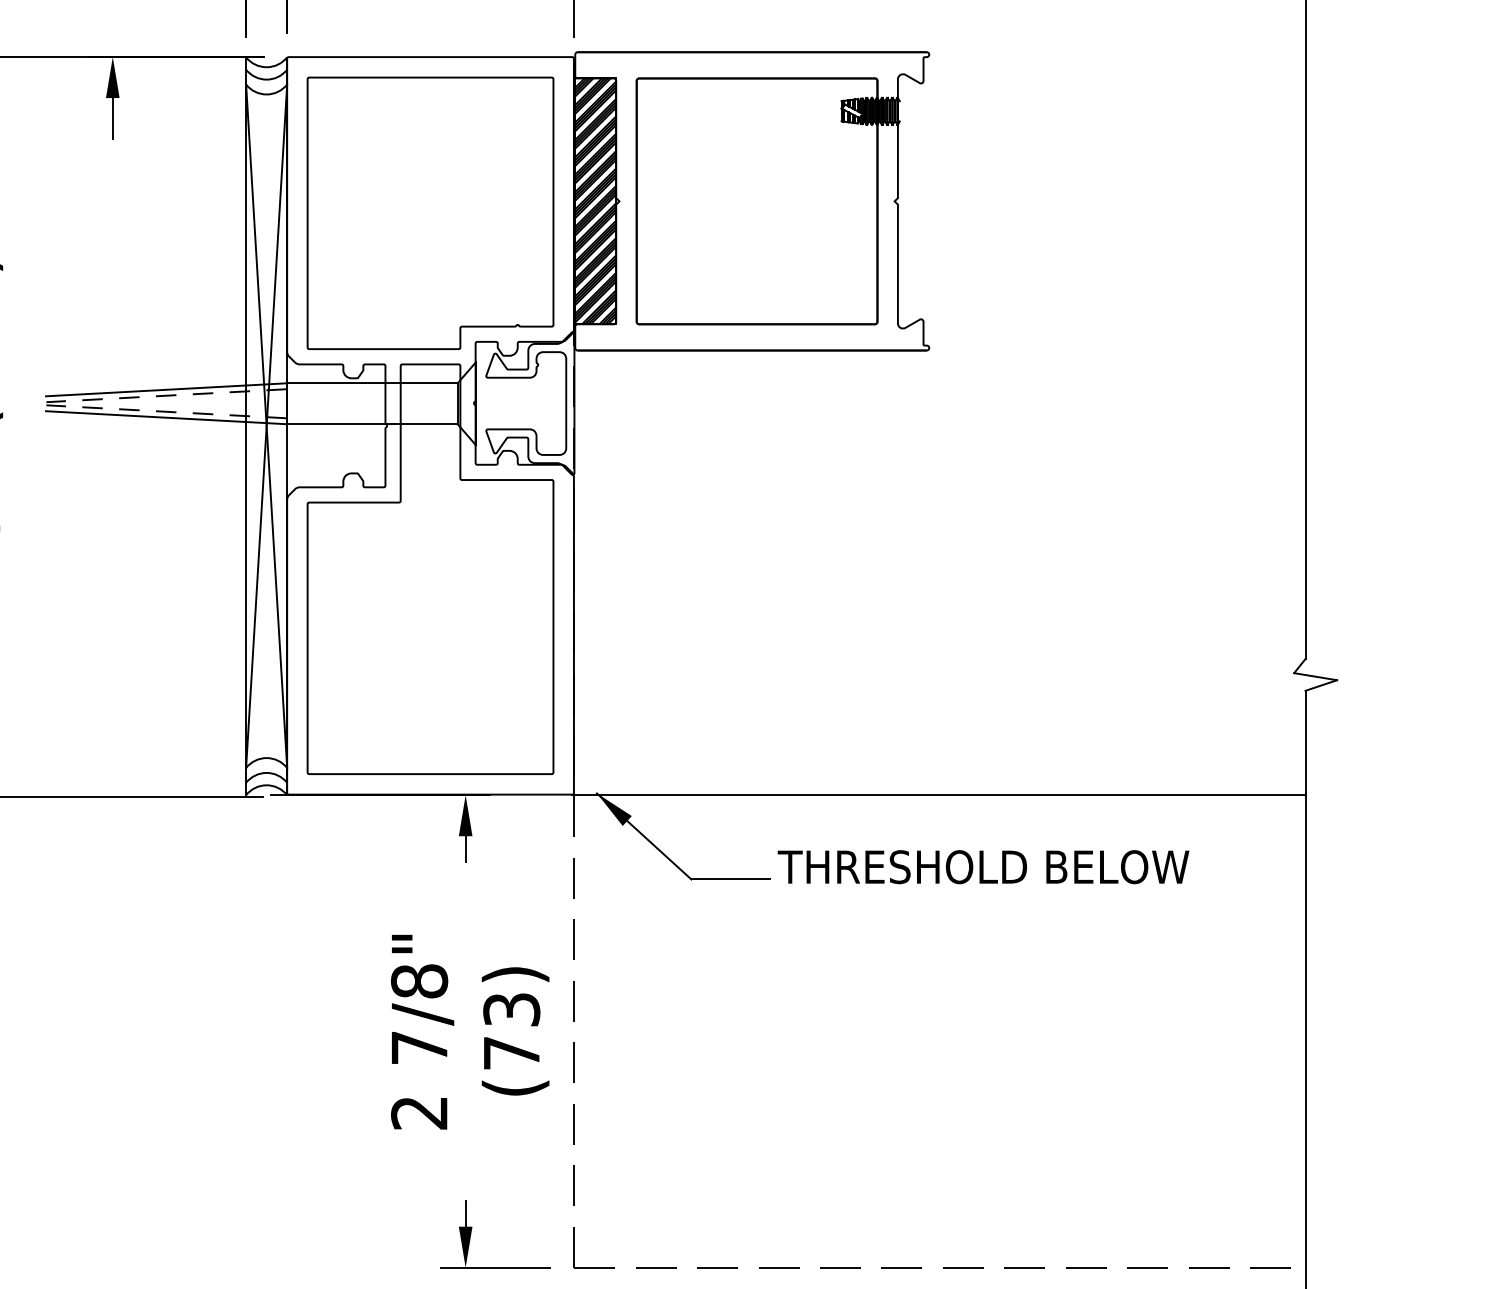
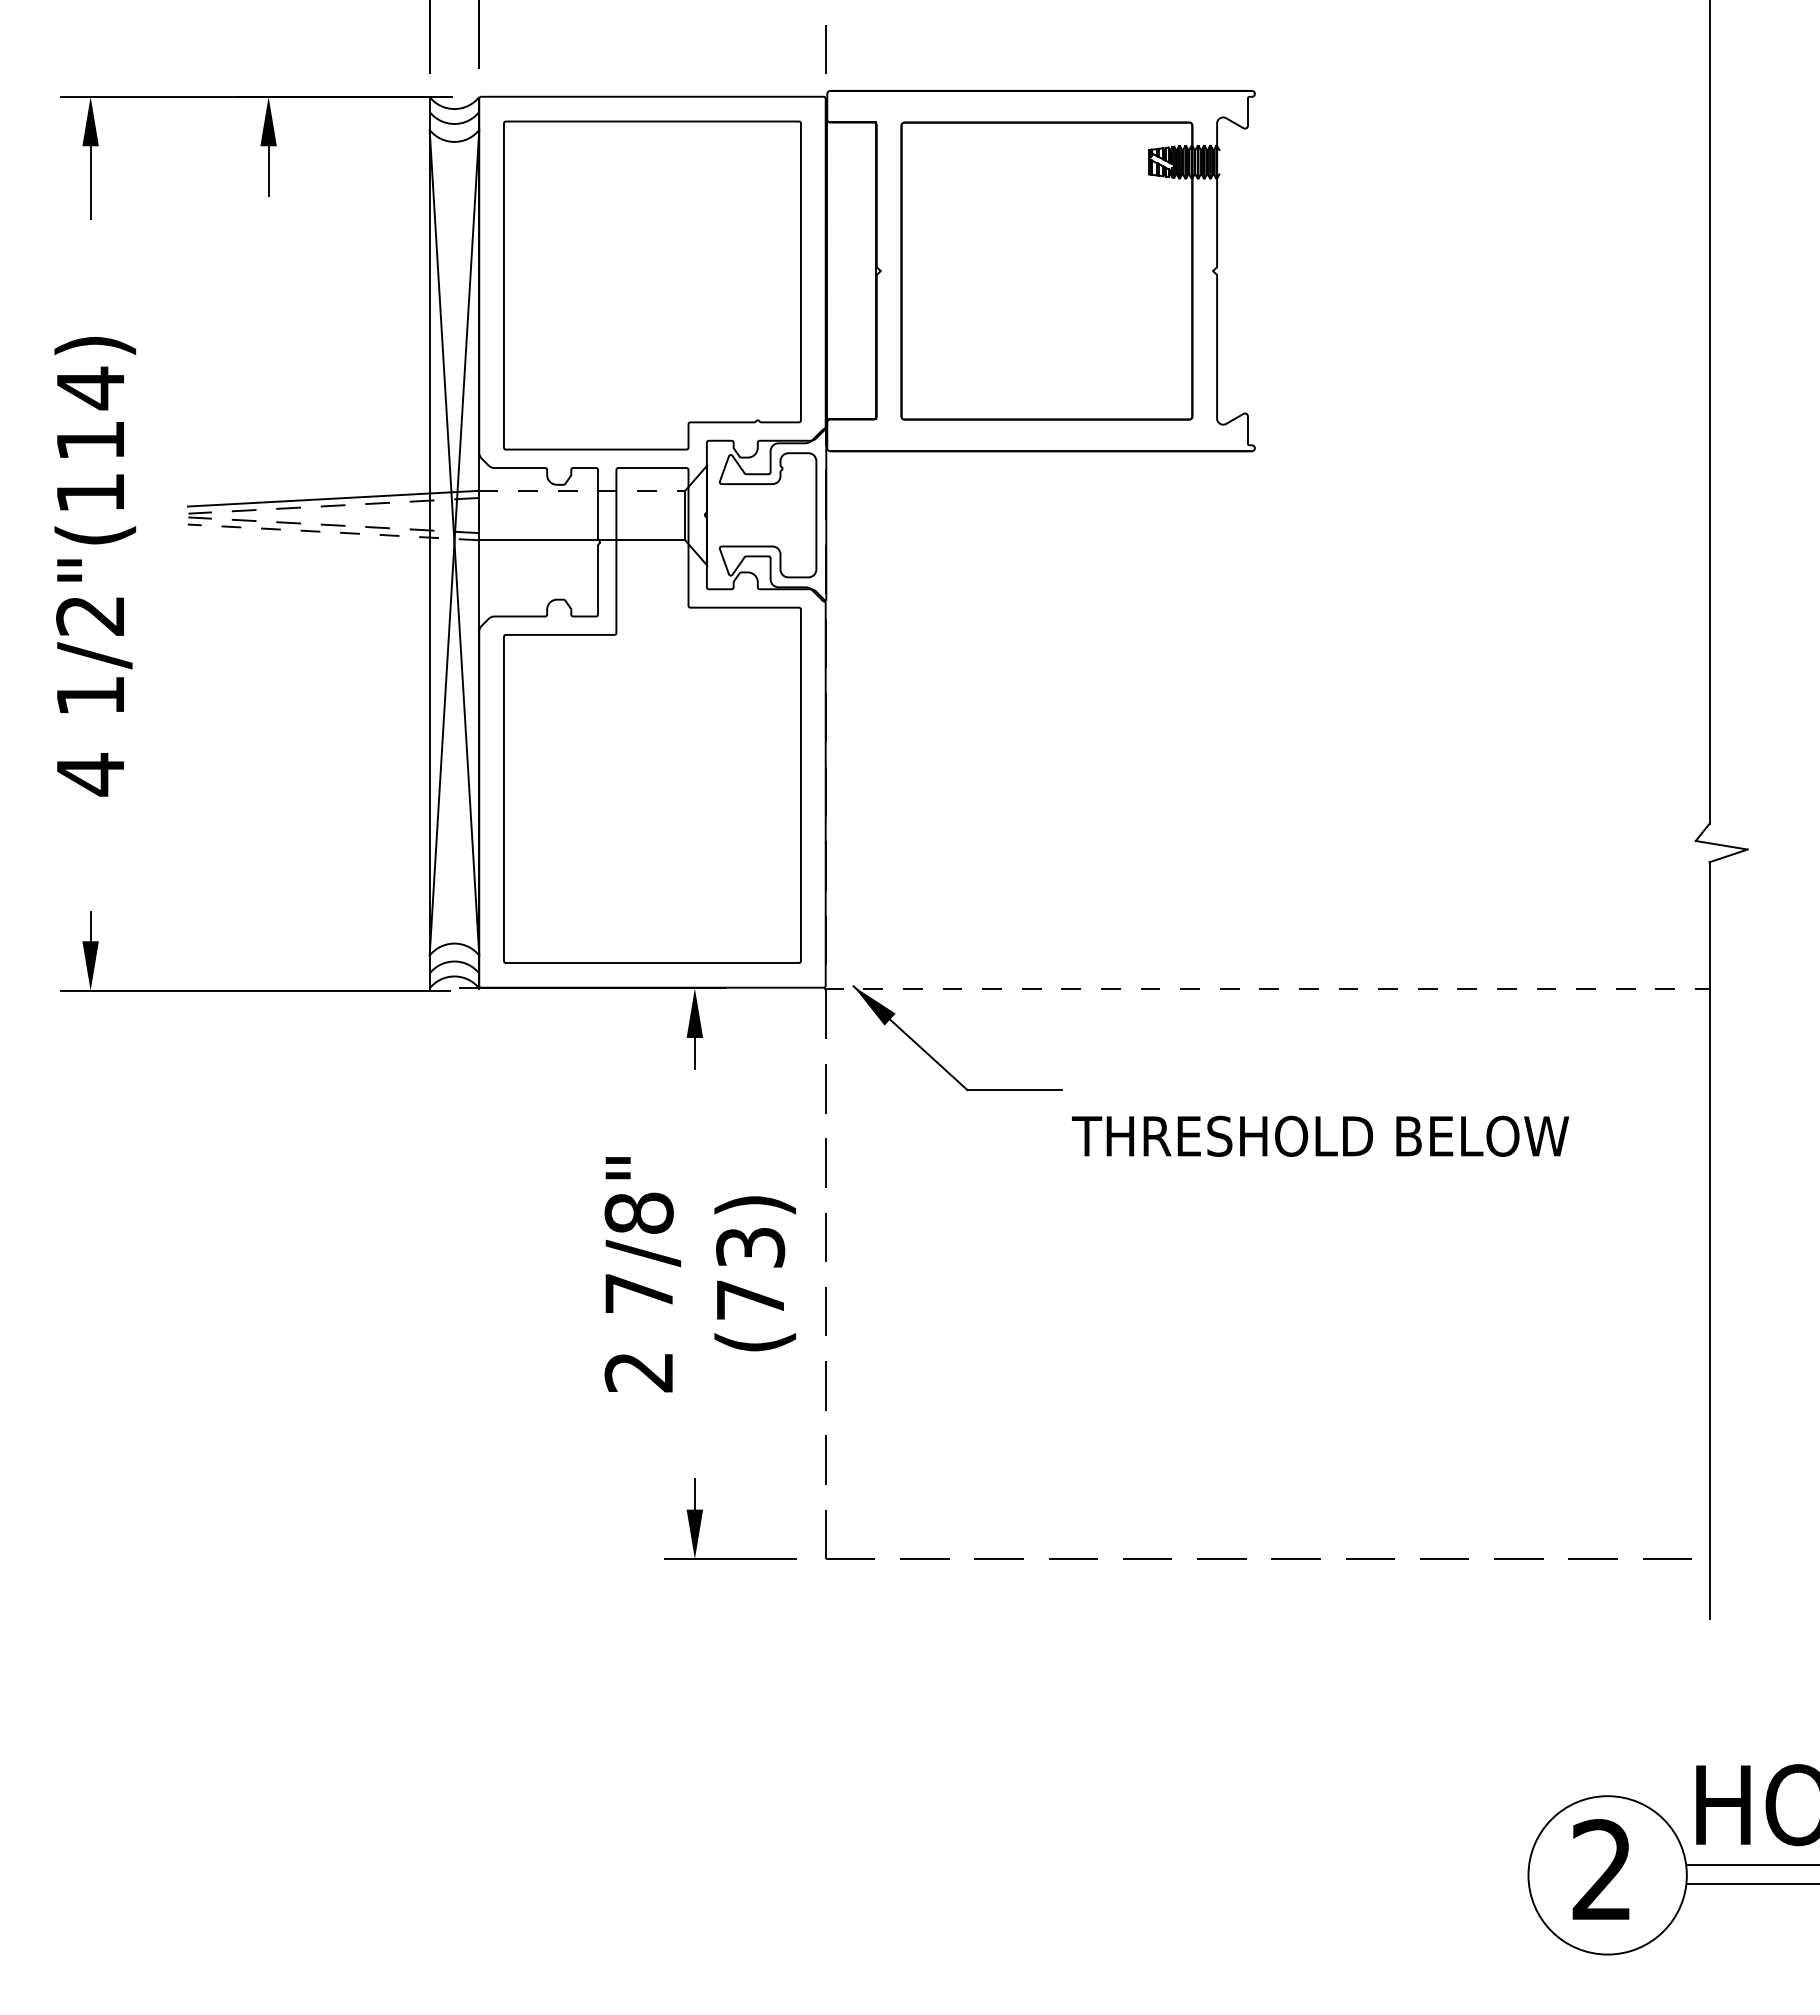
hatch: (595, 200) -> (851, 270), removed
line: (372, 383) -> (582, 490), solid -> dashed
line: (166, 417) -> (333, 532), solid -> dashed
line: (938, 795) -> (1266, 988), solid -> dashed
text: (983, 866) -> (1320, 1135), moved

